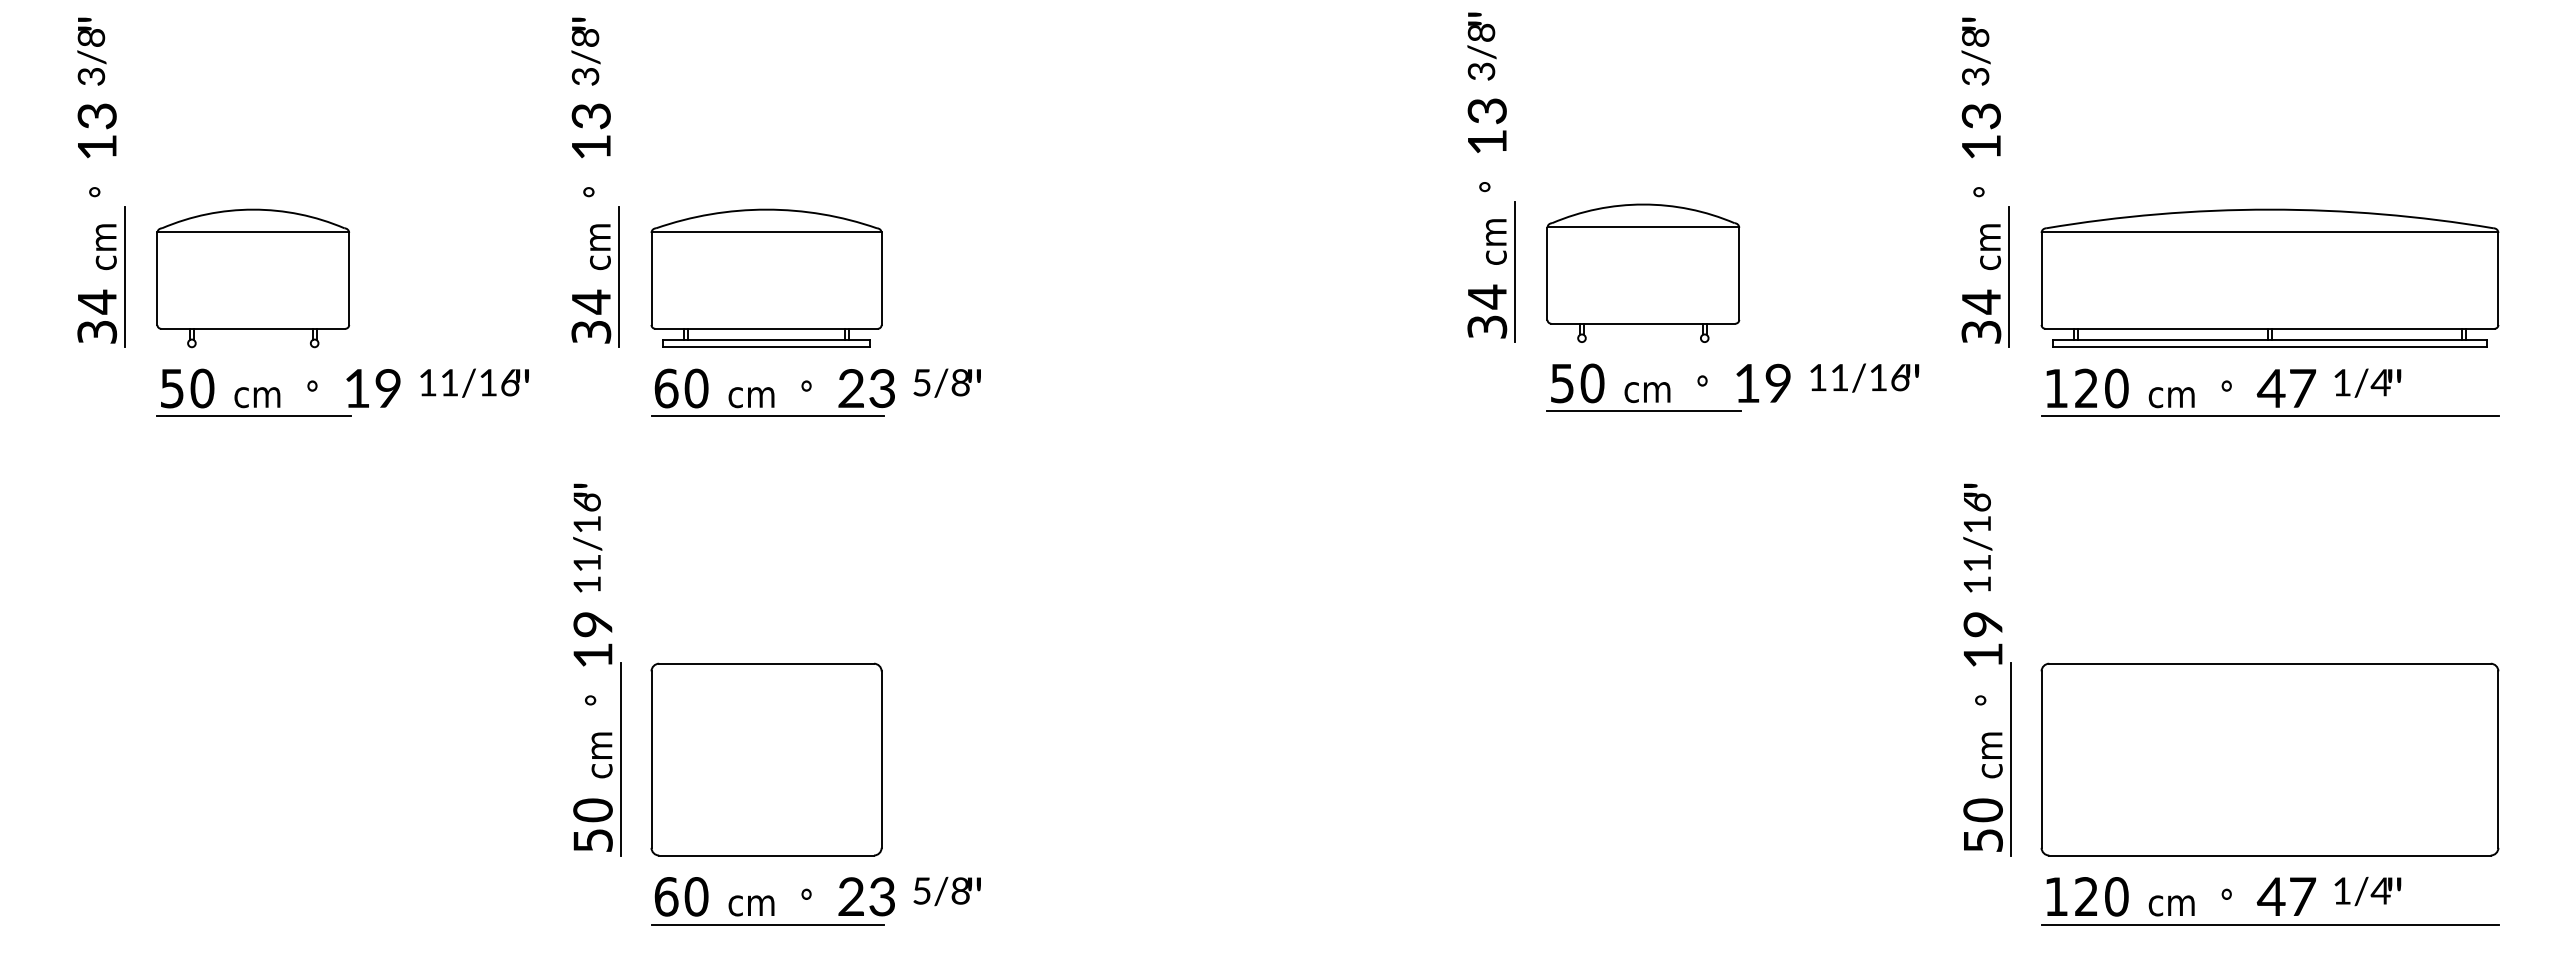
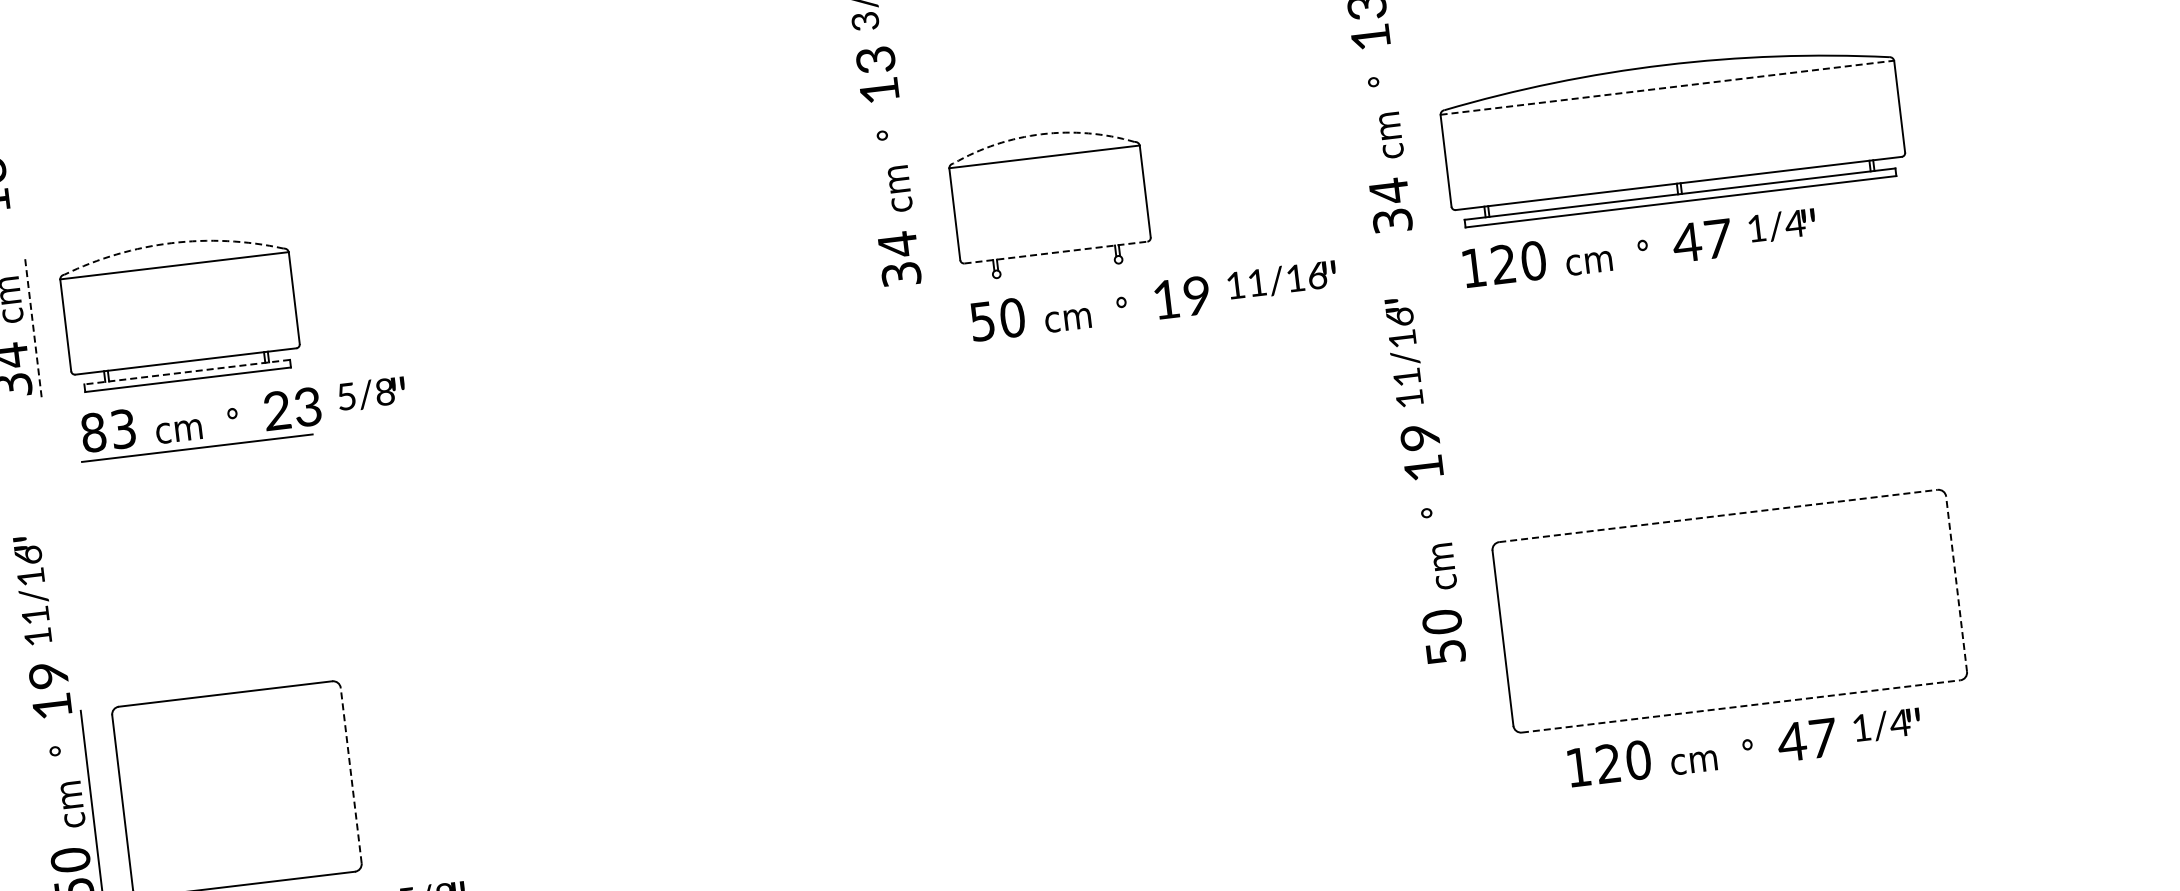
arc: (1643, 204) -> (1041, 134), solid -> dashed
arc: (766, 209) -> (171, 243), solid -> dashed
line: (2270, 232) -> (1667, 87), solid -> dashed
line: (1515, 271) -> (922, 215), removed
line: (619, 276) -> (33, 326), solid -> dashed
line: (2009, 277) -> (1414, 163), removed
line: (1643, 323) -> (1056, 252), solid -> dashed
line: (766, 339) -> (187, 372), solid -> dashed
text: (681, 388) -> (108, 430), 60 -> 83
line: (1644, 411) -> (1067, 339), removed
line: (2269, 416) -> (1688, 270), removed
line: (2270, 663) -> (1718, 515), solid -> dashed
text: (1982, 667) -> (1424, 480), moved
line: (881, 759) -> (351, 775), solid -> dashed
line: (2010, 759) -> (1472, 641), removed
line: (2498, 759) -> (1956, 584), solid -> dashed
line: (2270, 855) -> (1741, 706), solid -> dashed
text: (2223, 896) -> (1744, 747), moved
line: (2269, 924) -> (1748, 775), removed

